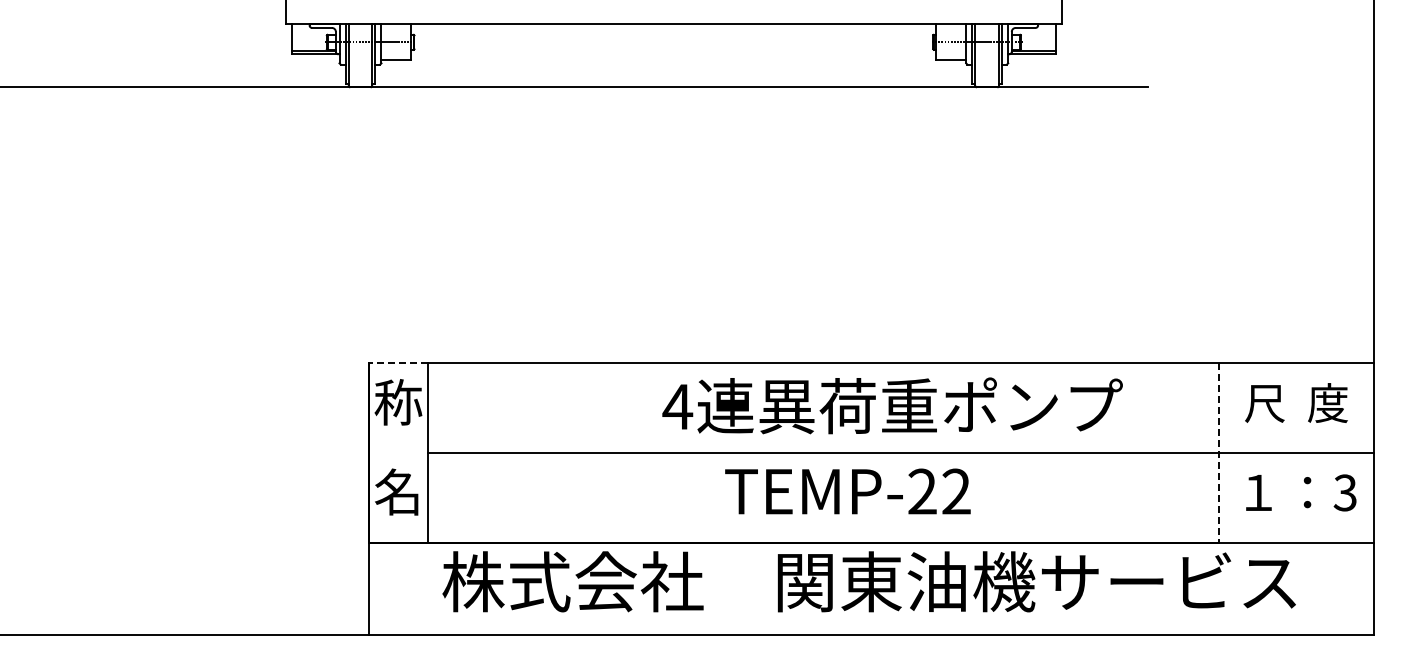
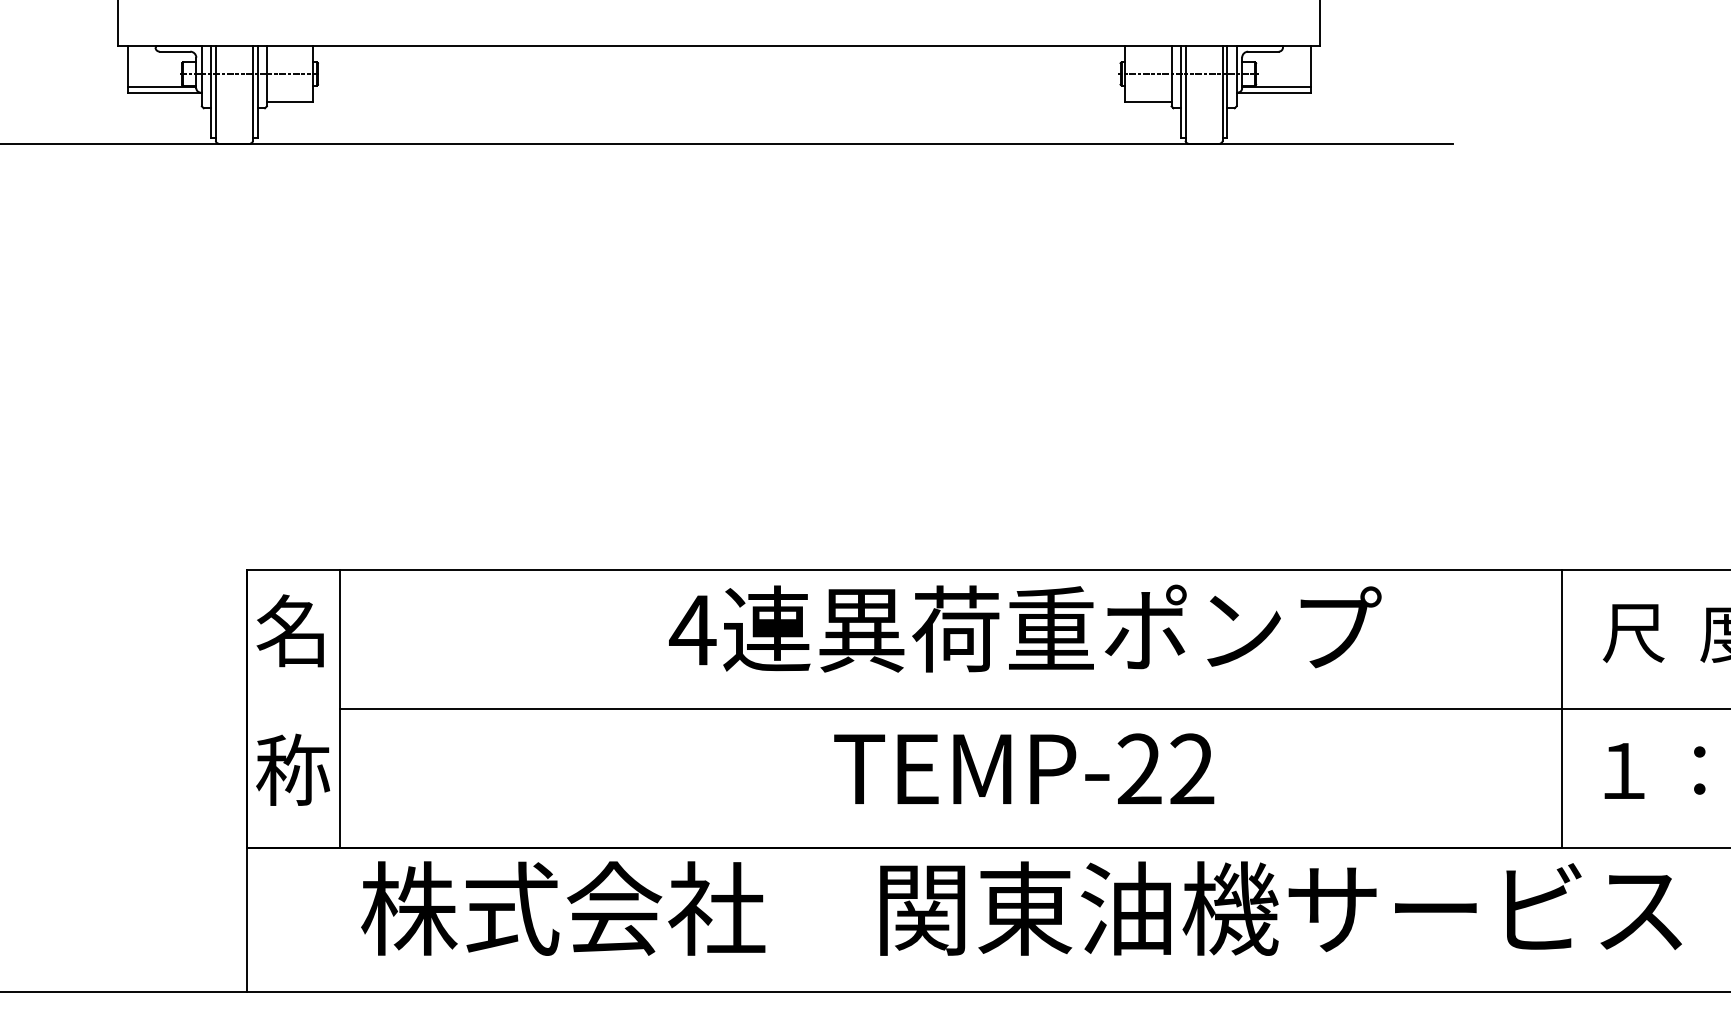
line: (398, 362) -> (293, 569), dashed -> solid
text: (398, 401) -> (293, 629), 称 -> 名
text: (892, 405) -> (1025, 628), moved
line: (1218, 452) -> (1561, 708), dashed -> solid
text: (398, 491) -> (293, 768), 名 -> 称
text: (847, 491) -> (1023, 768), moved

